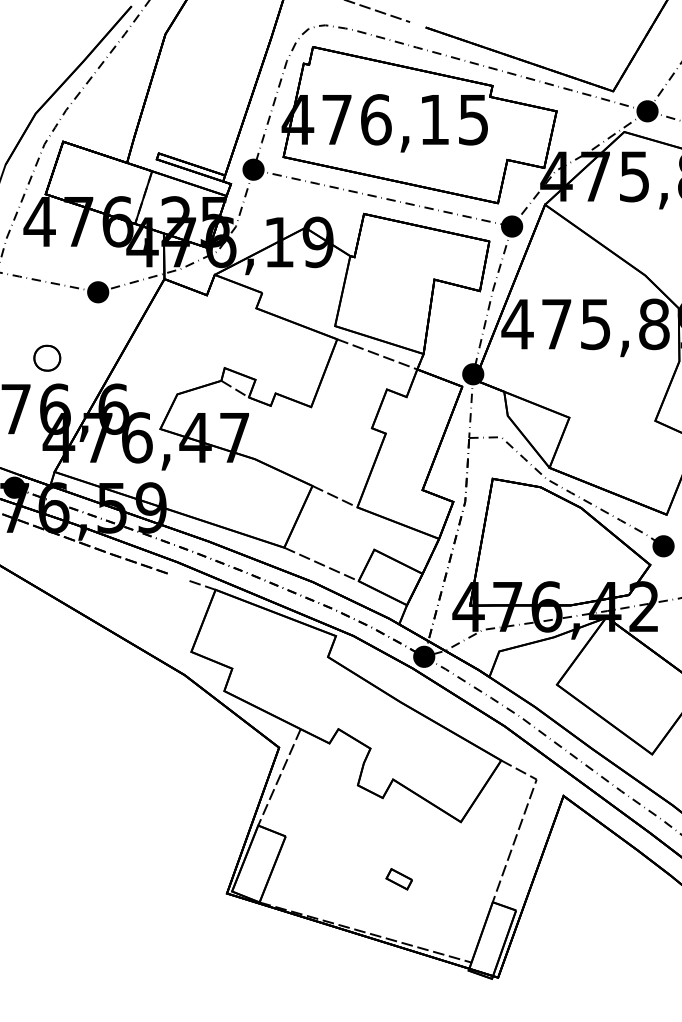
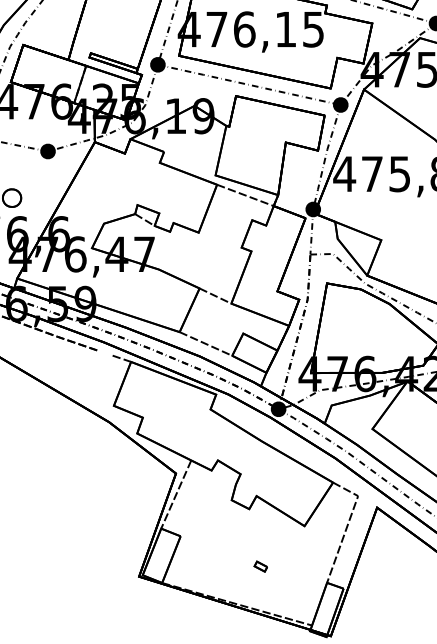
part: (398, 879) -> (260, 566), size x0.7

